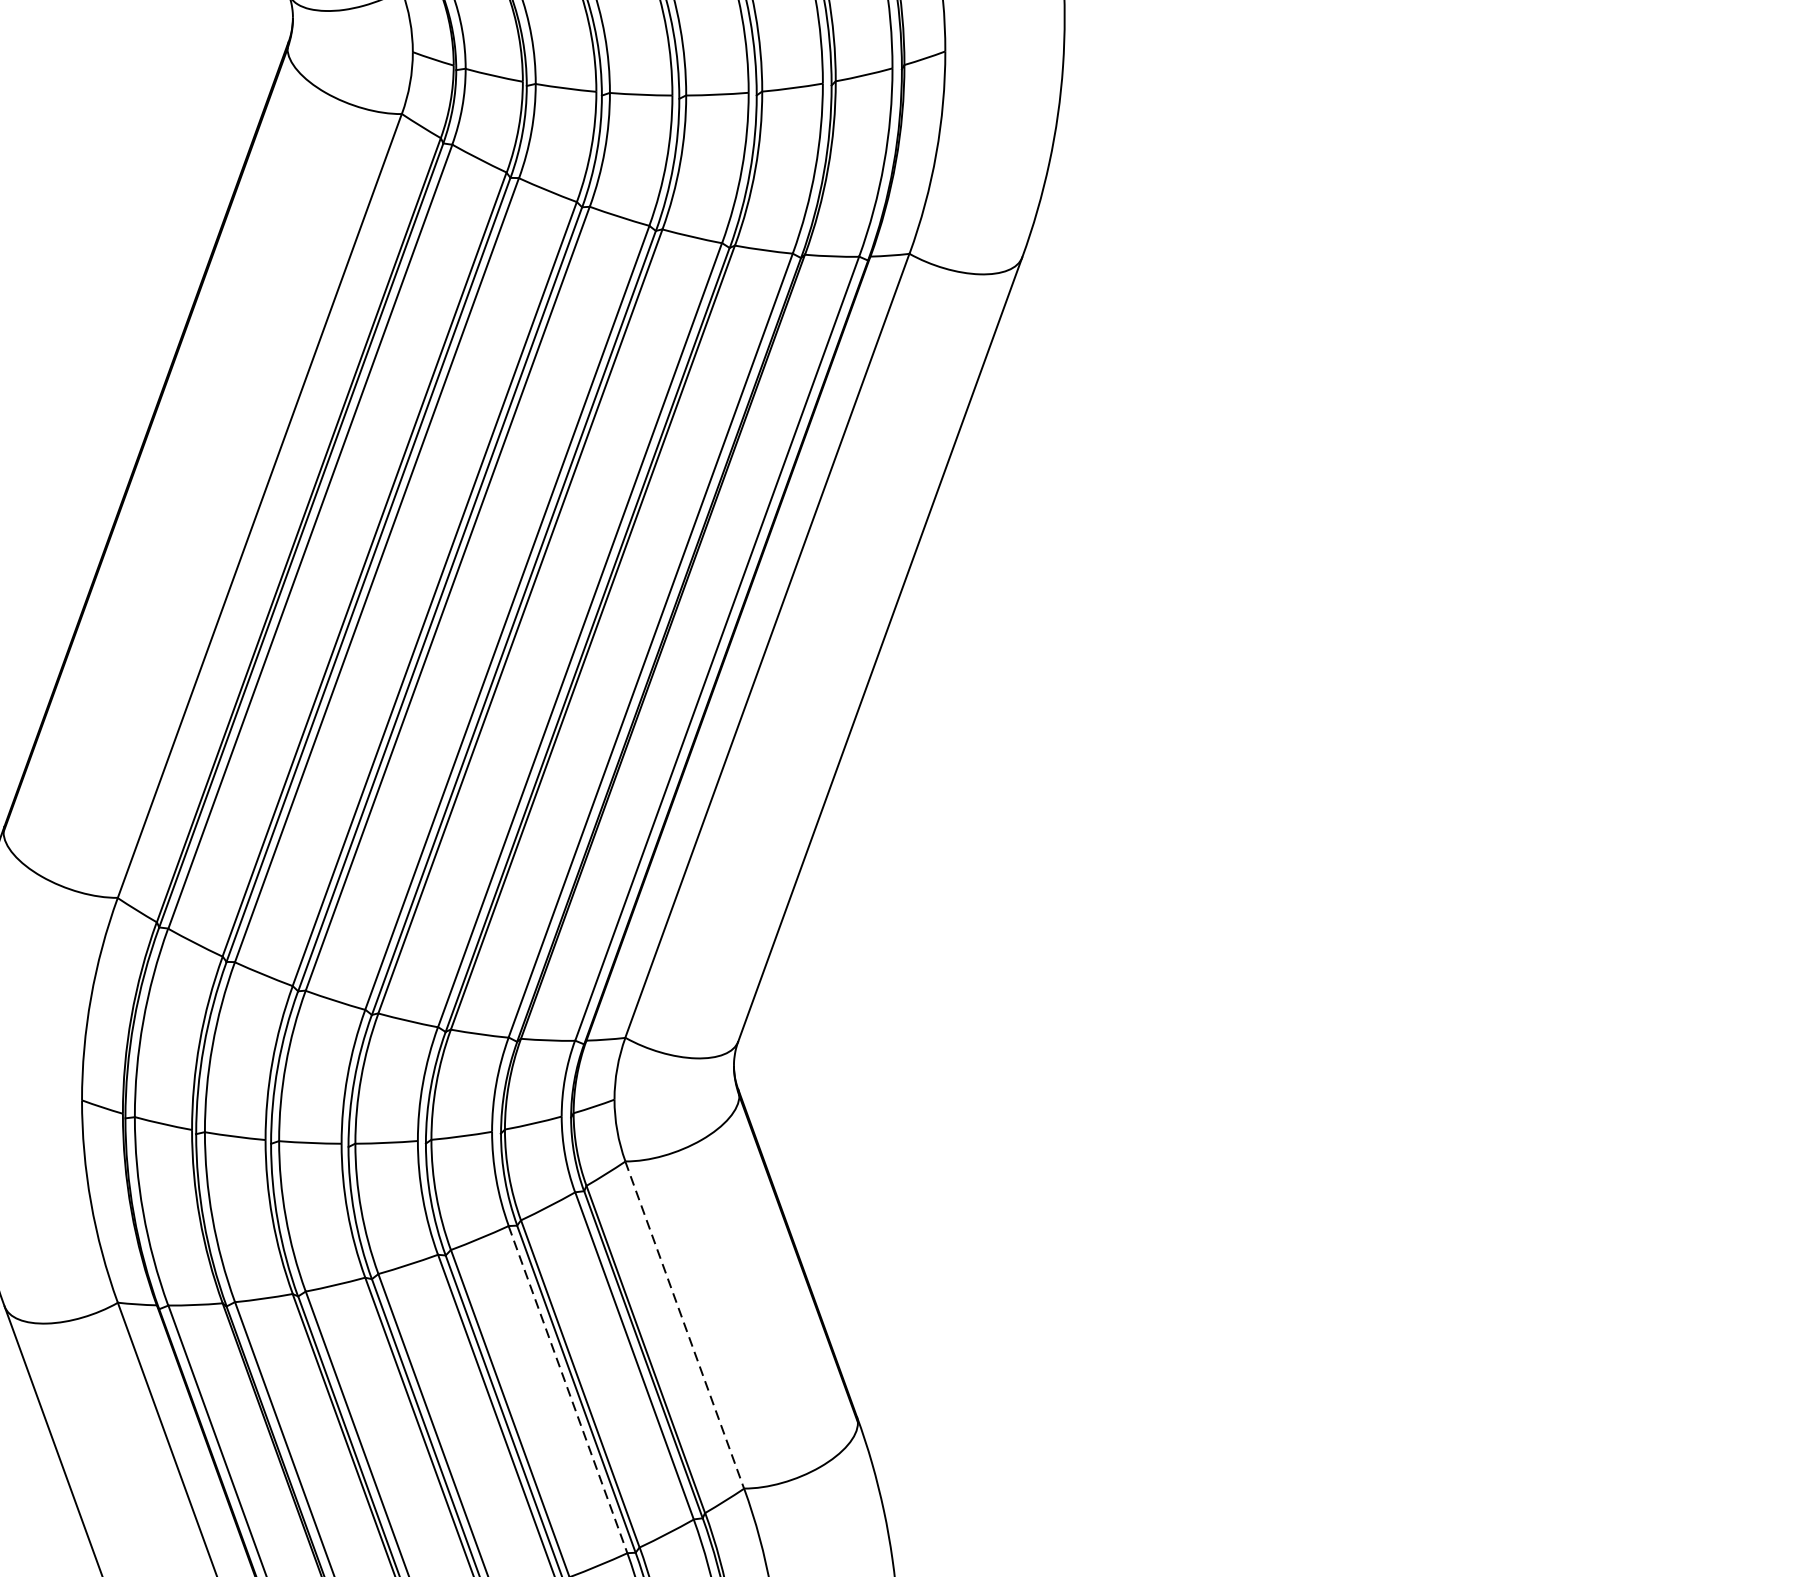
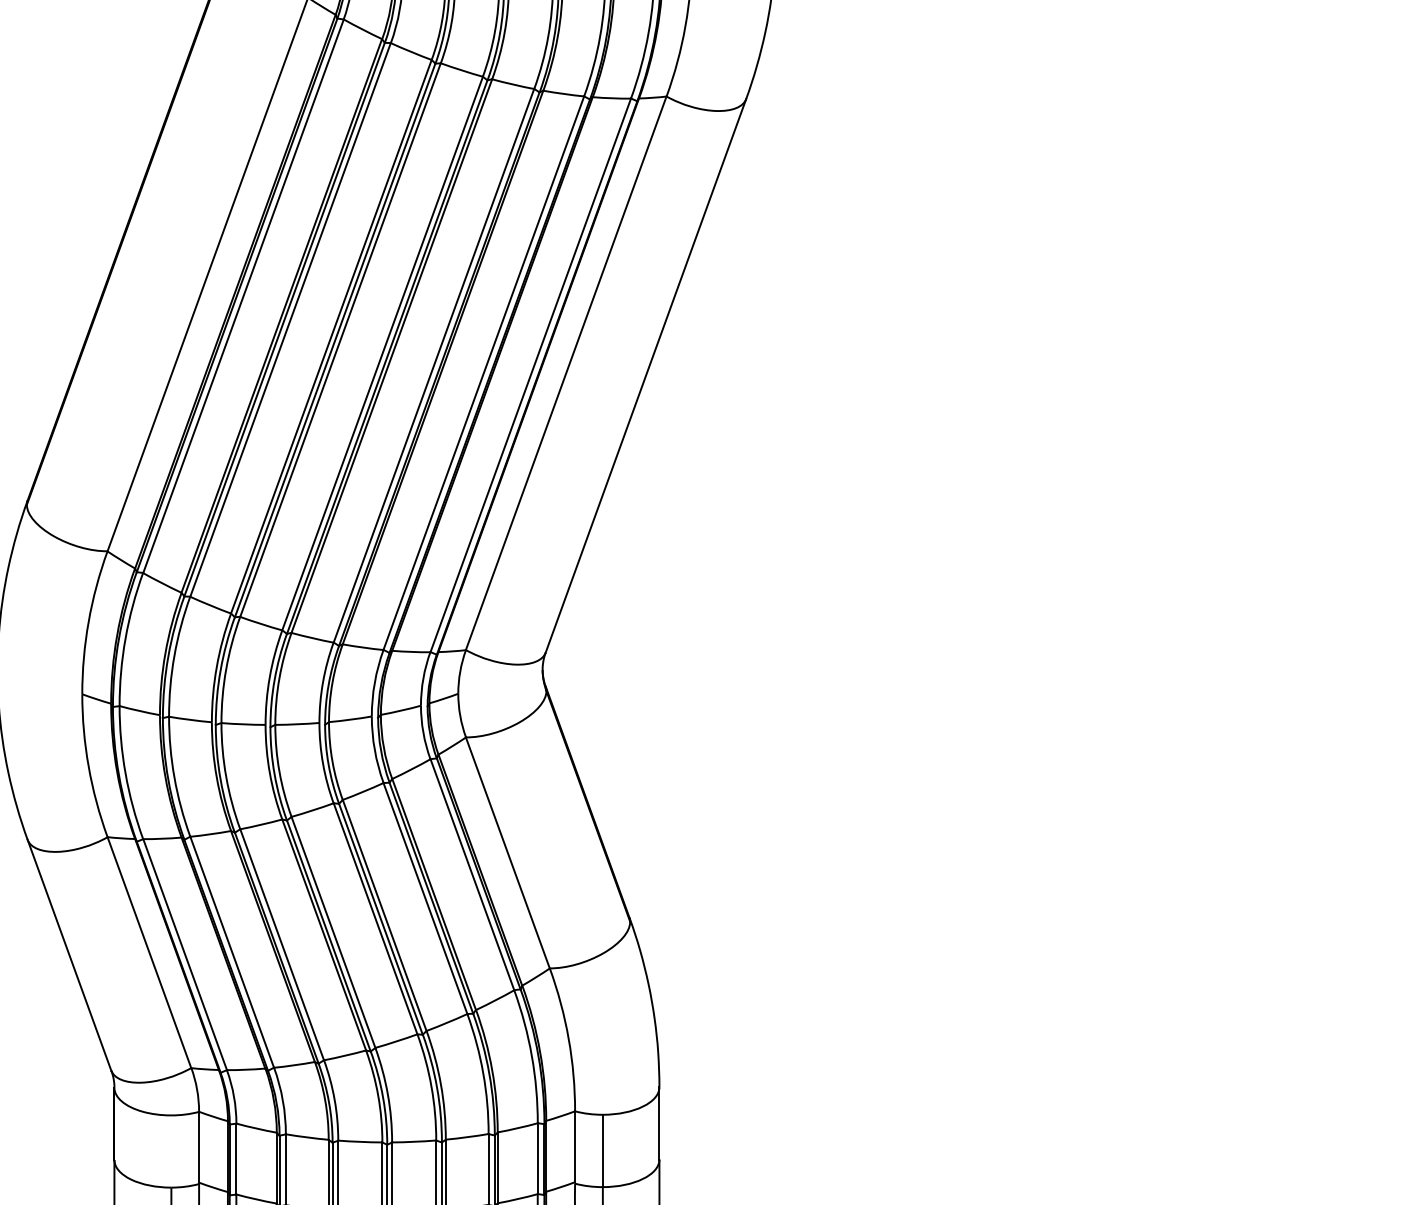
line: (684, 1324) -> (507, 852), dashed -> solid
line: (568, 1389) -> (425, 898), dashed -> solid

